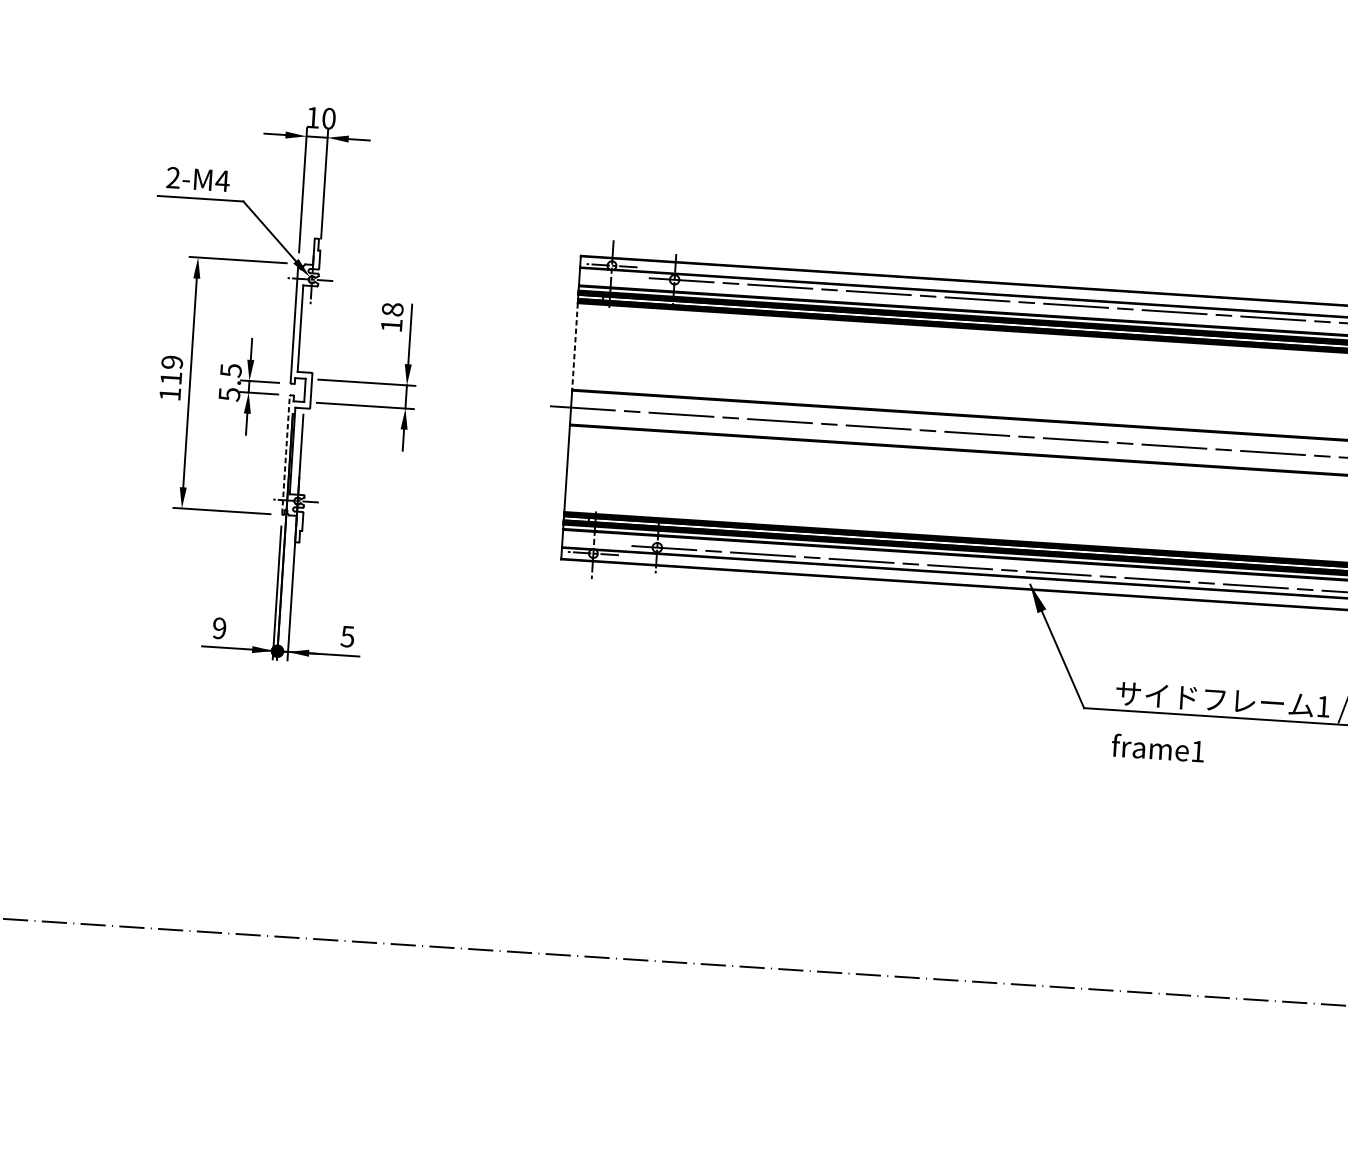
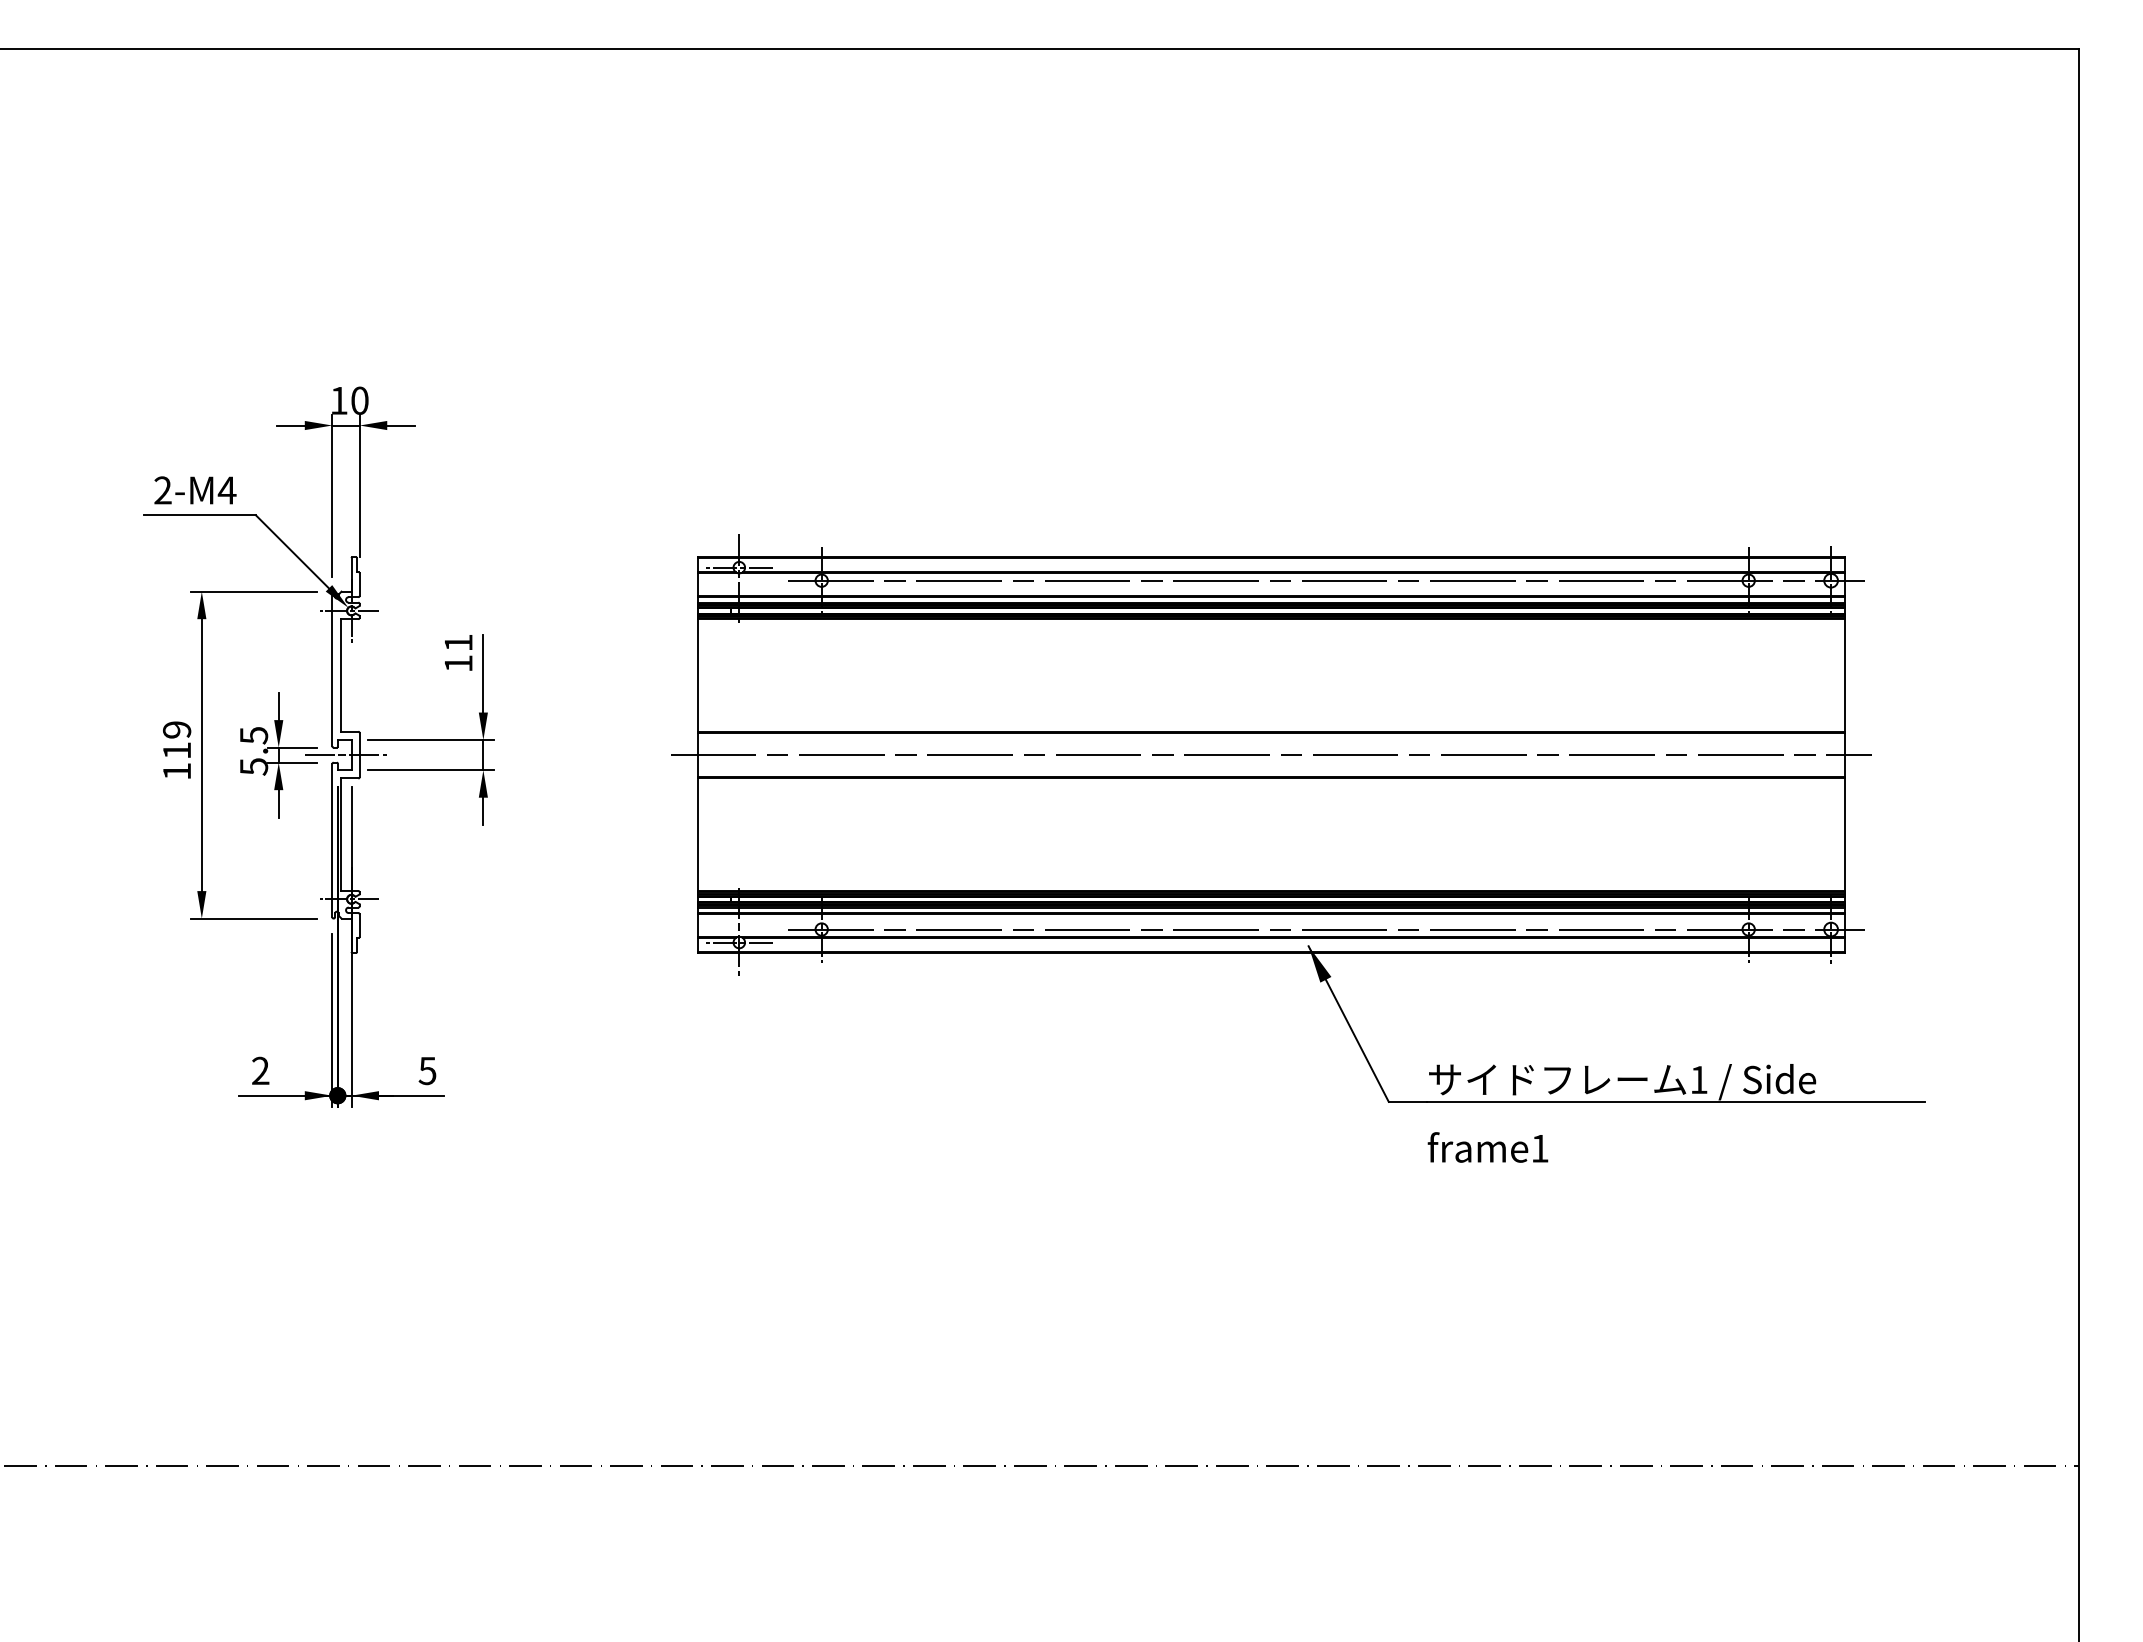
text: (392, 309) -> (458, 642), 18 -> 11
line: (575, 346) -> (698, 675), dashed -> solid
line: (300, 390) -> (345, 755), added
line: (286, 455) -> (332, 840), dashed -> solid
text: (219, 628) -> (260, 1071), 9 -> 2

